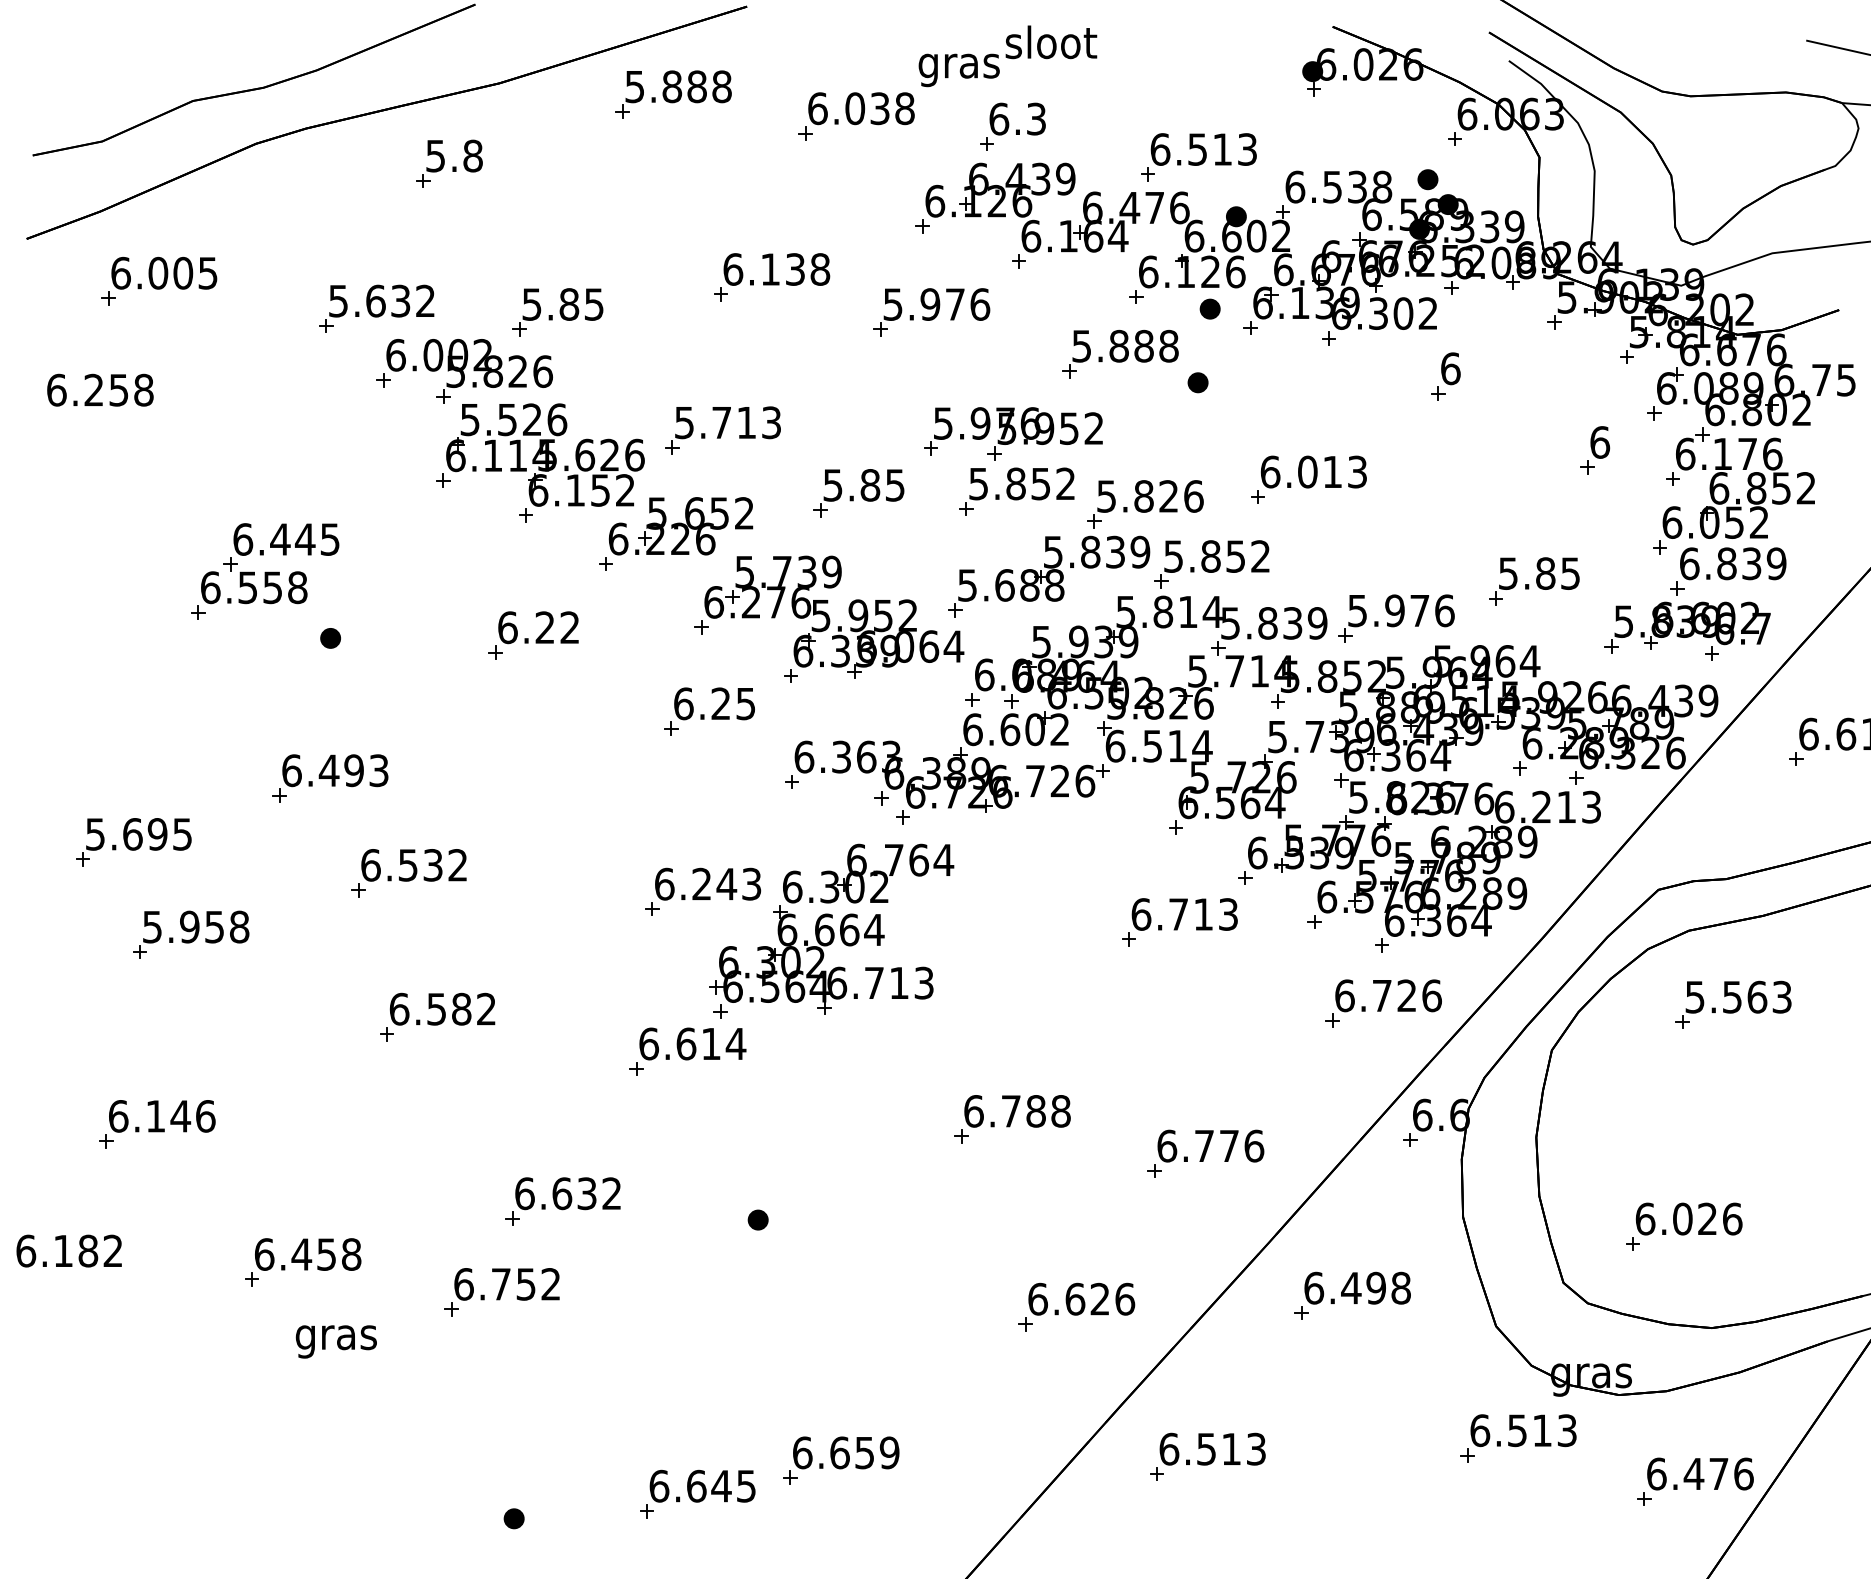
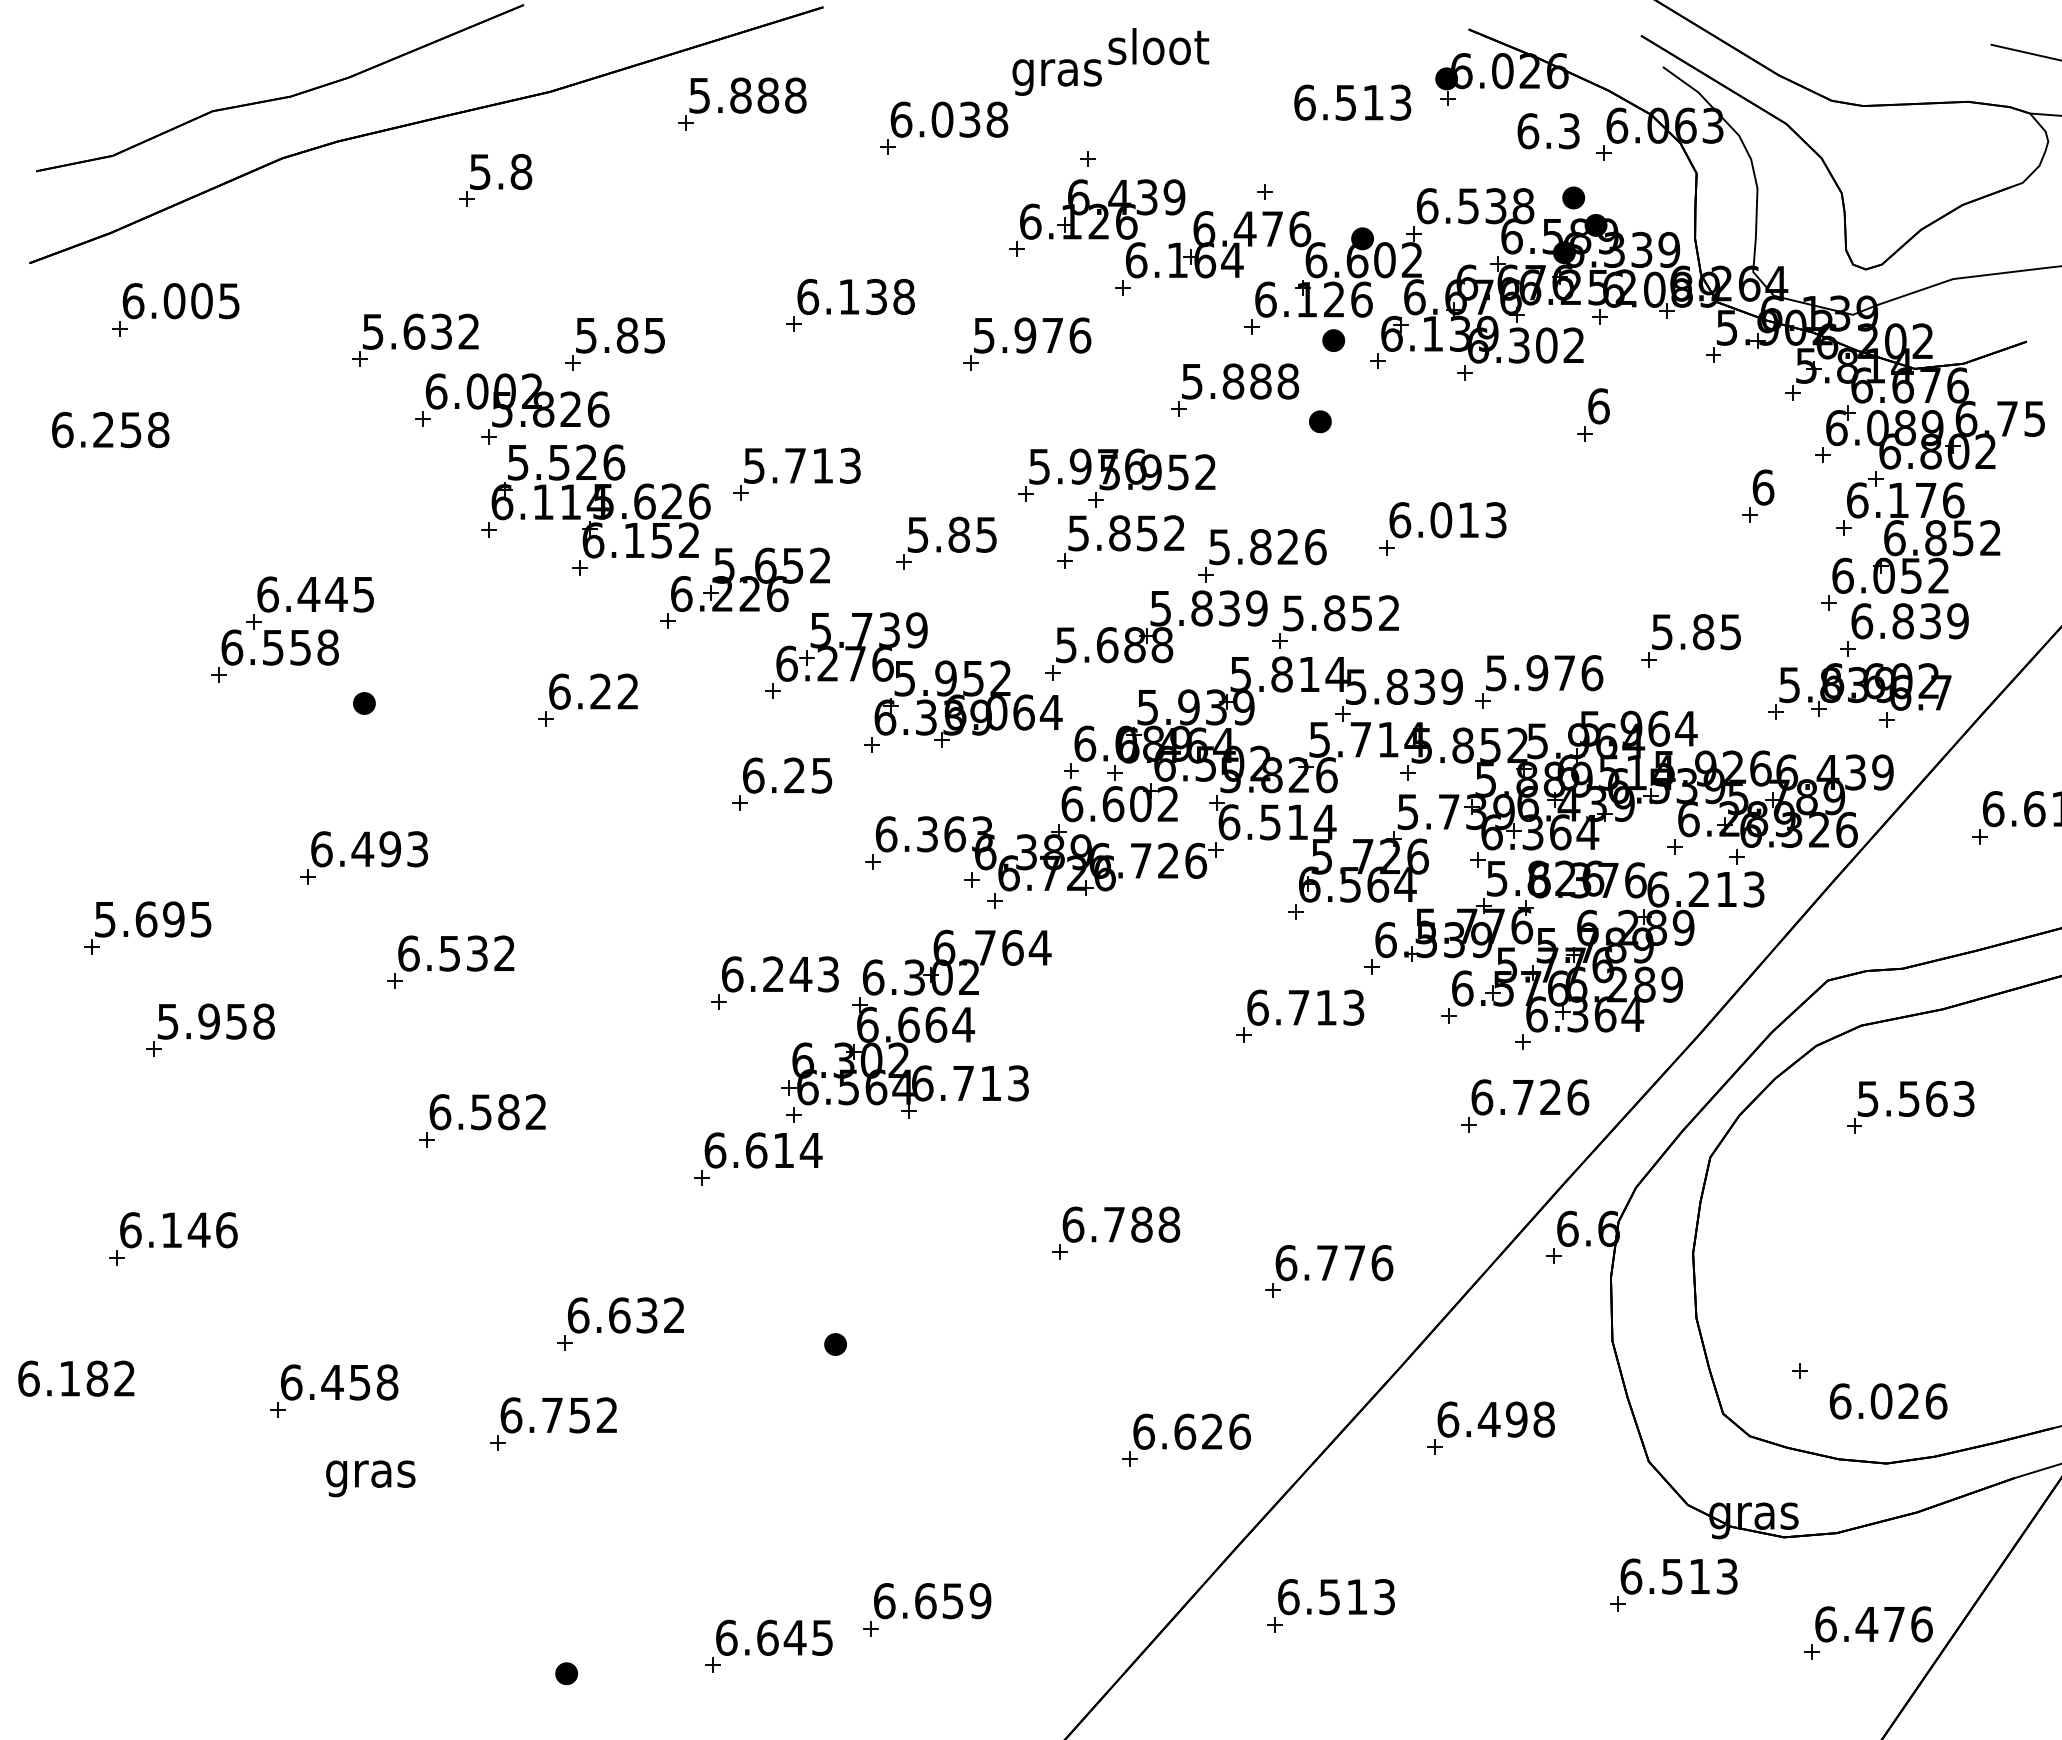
text: (1017, 119) -> (1548, 131), moved
text: (1203, 149) -> (1352, 102), moved
text: (1689, 1219) -> (1888, 1401), moved

